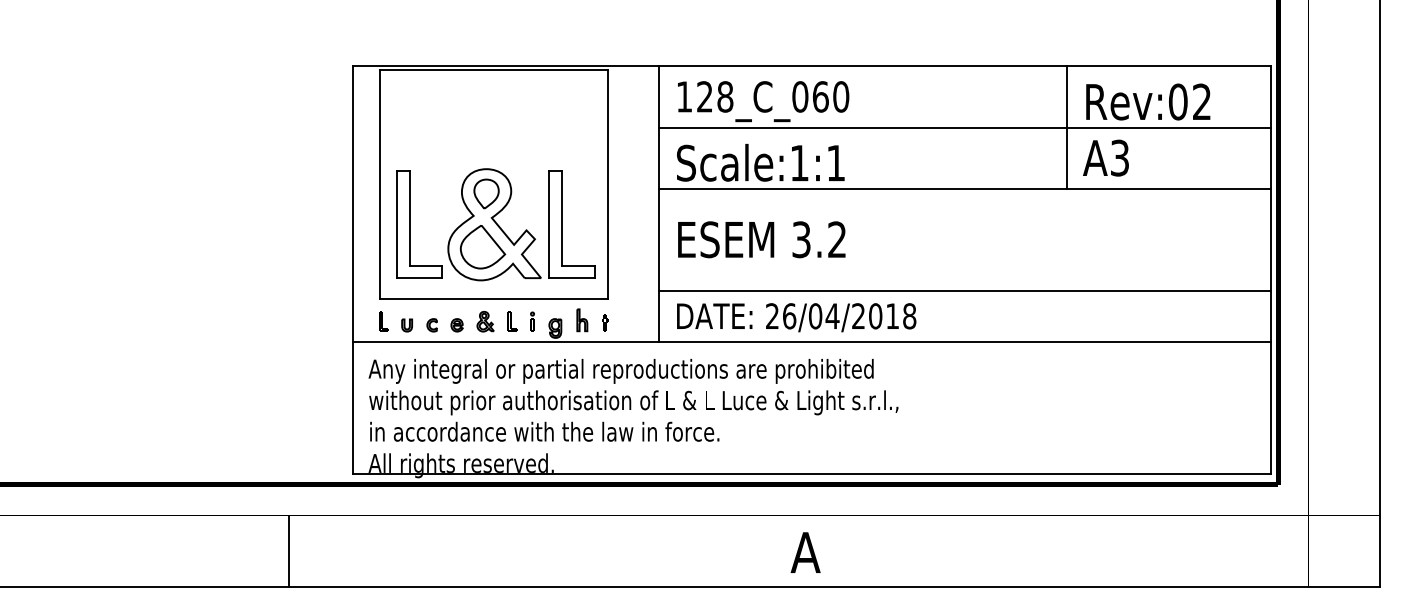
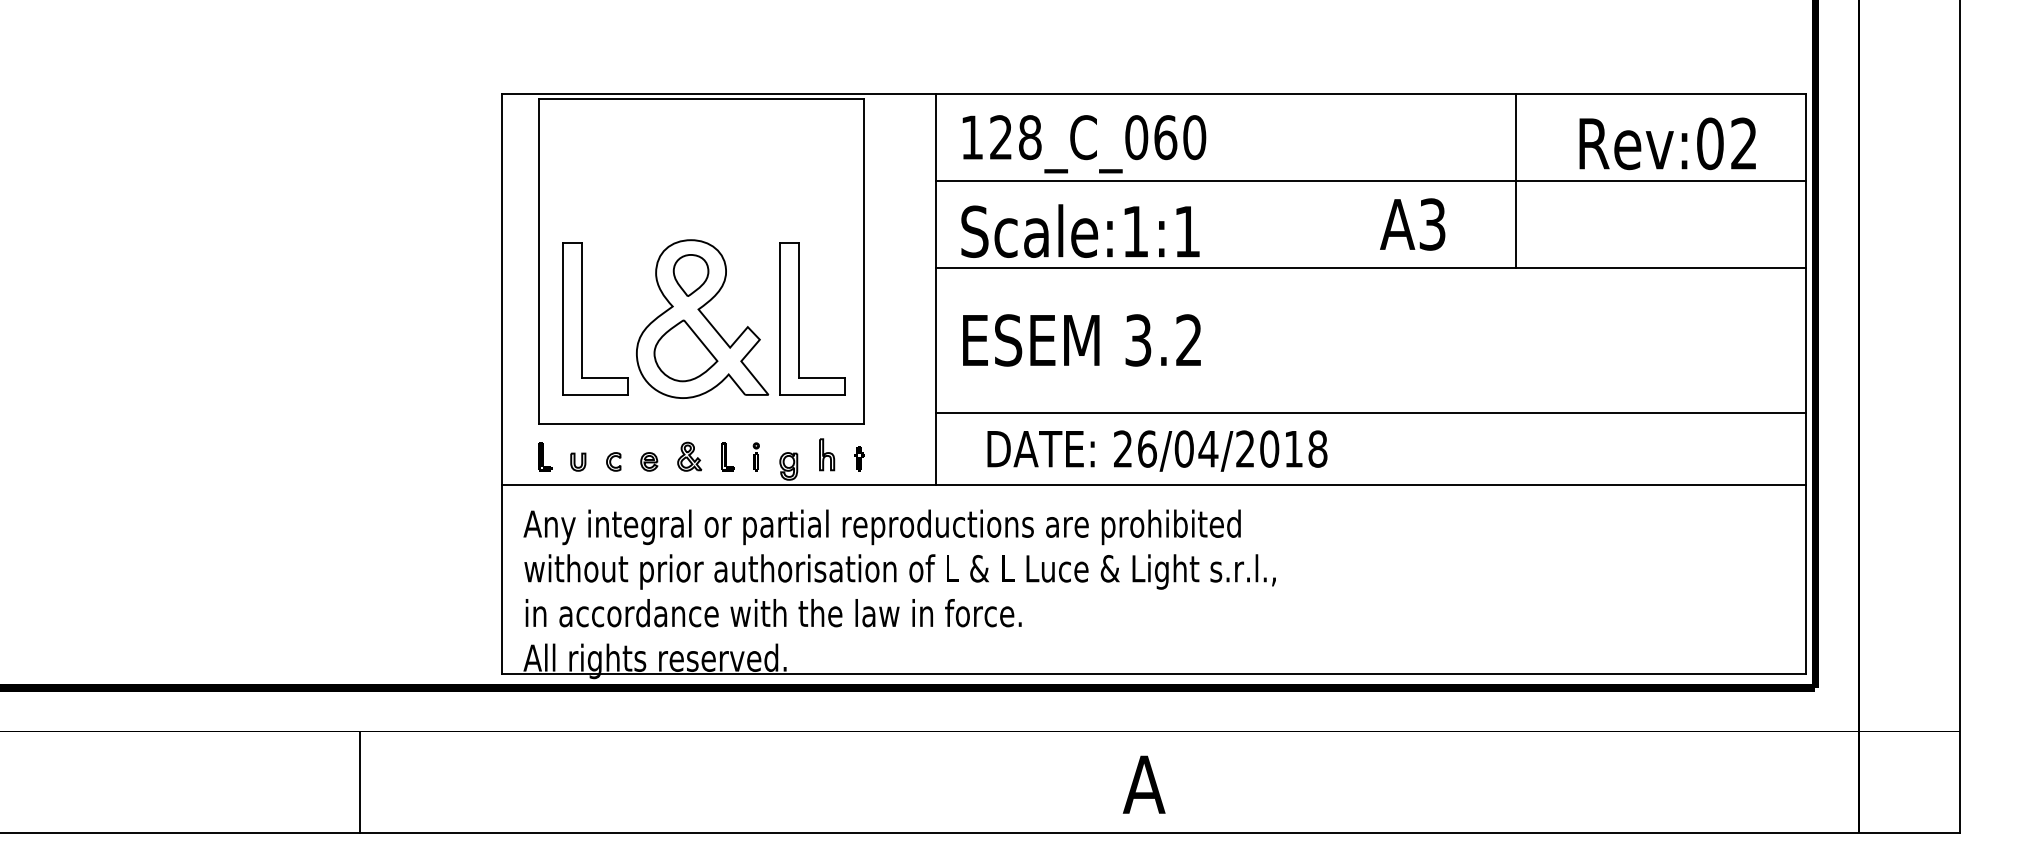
text: (1148, 101) -> (1667, 143), moved
text: (1105, 158) -> (1412, 224), moved
text: (796, 317) -> (1157, 450), moved
line: (288, 551) -> (359, 782), moved

